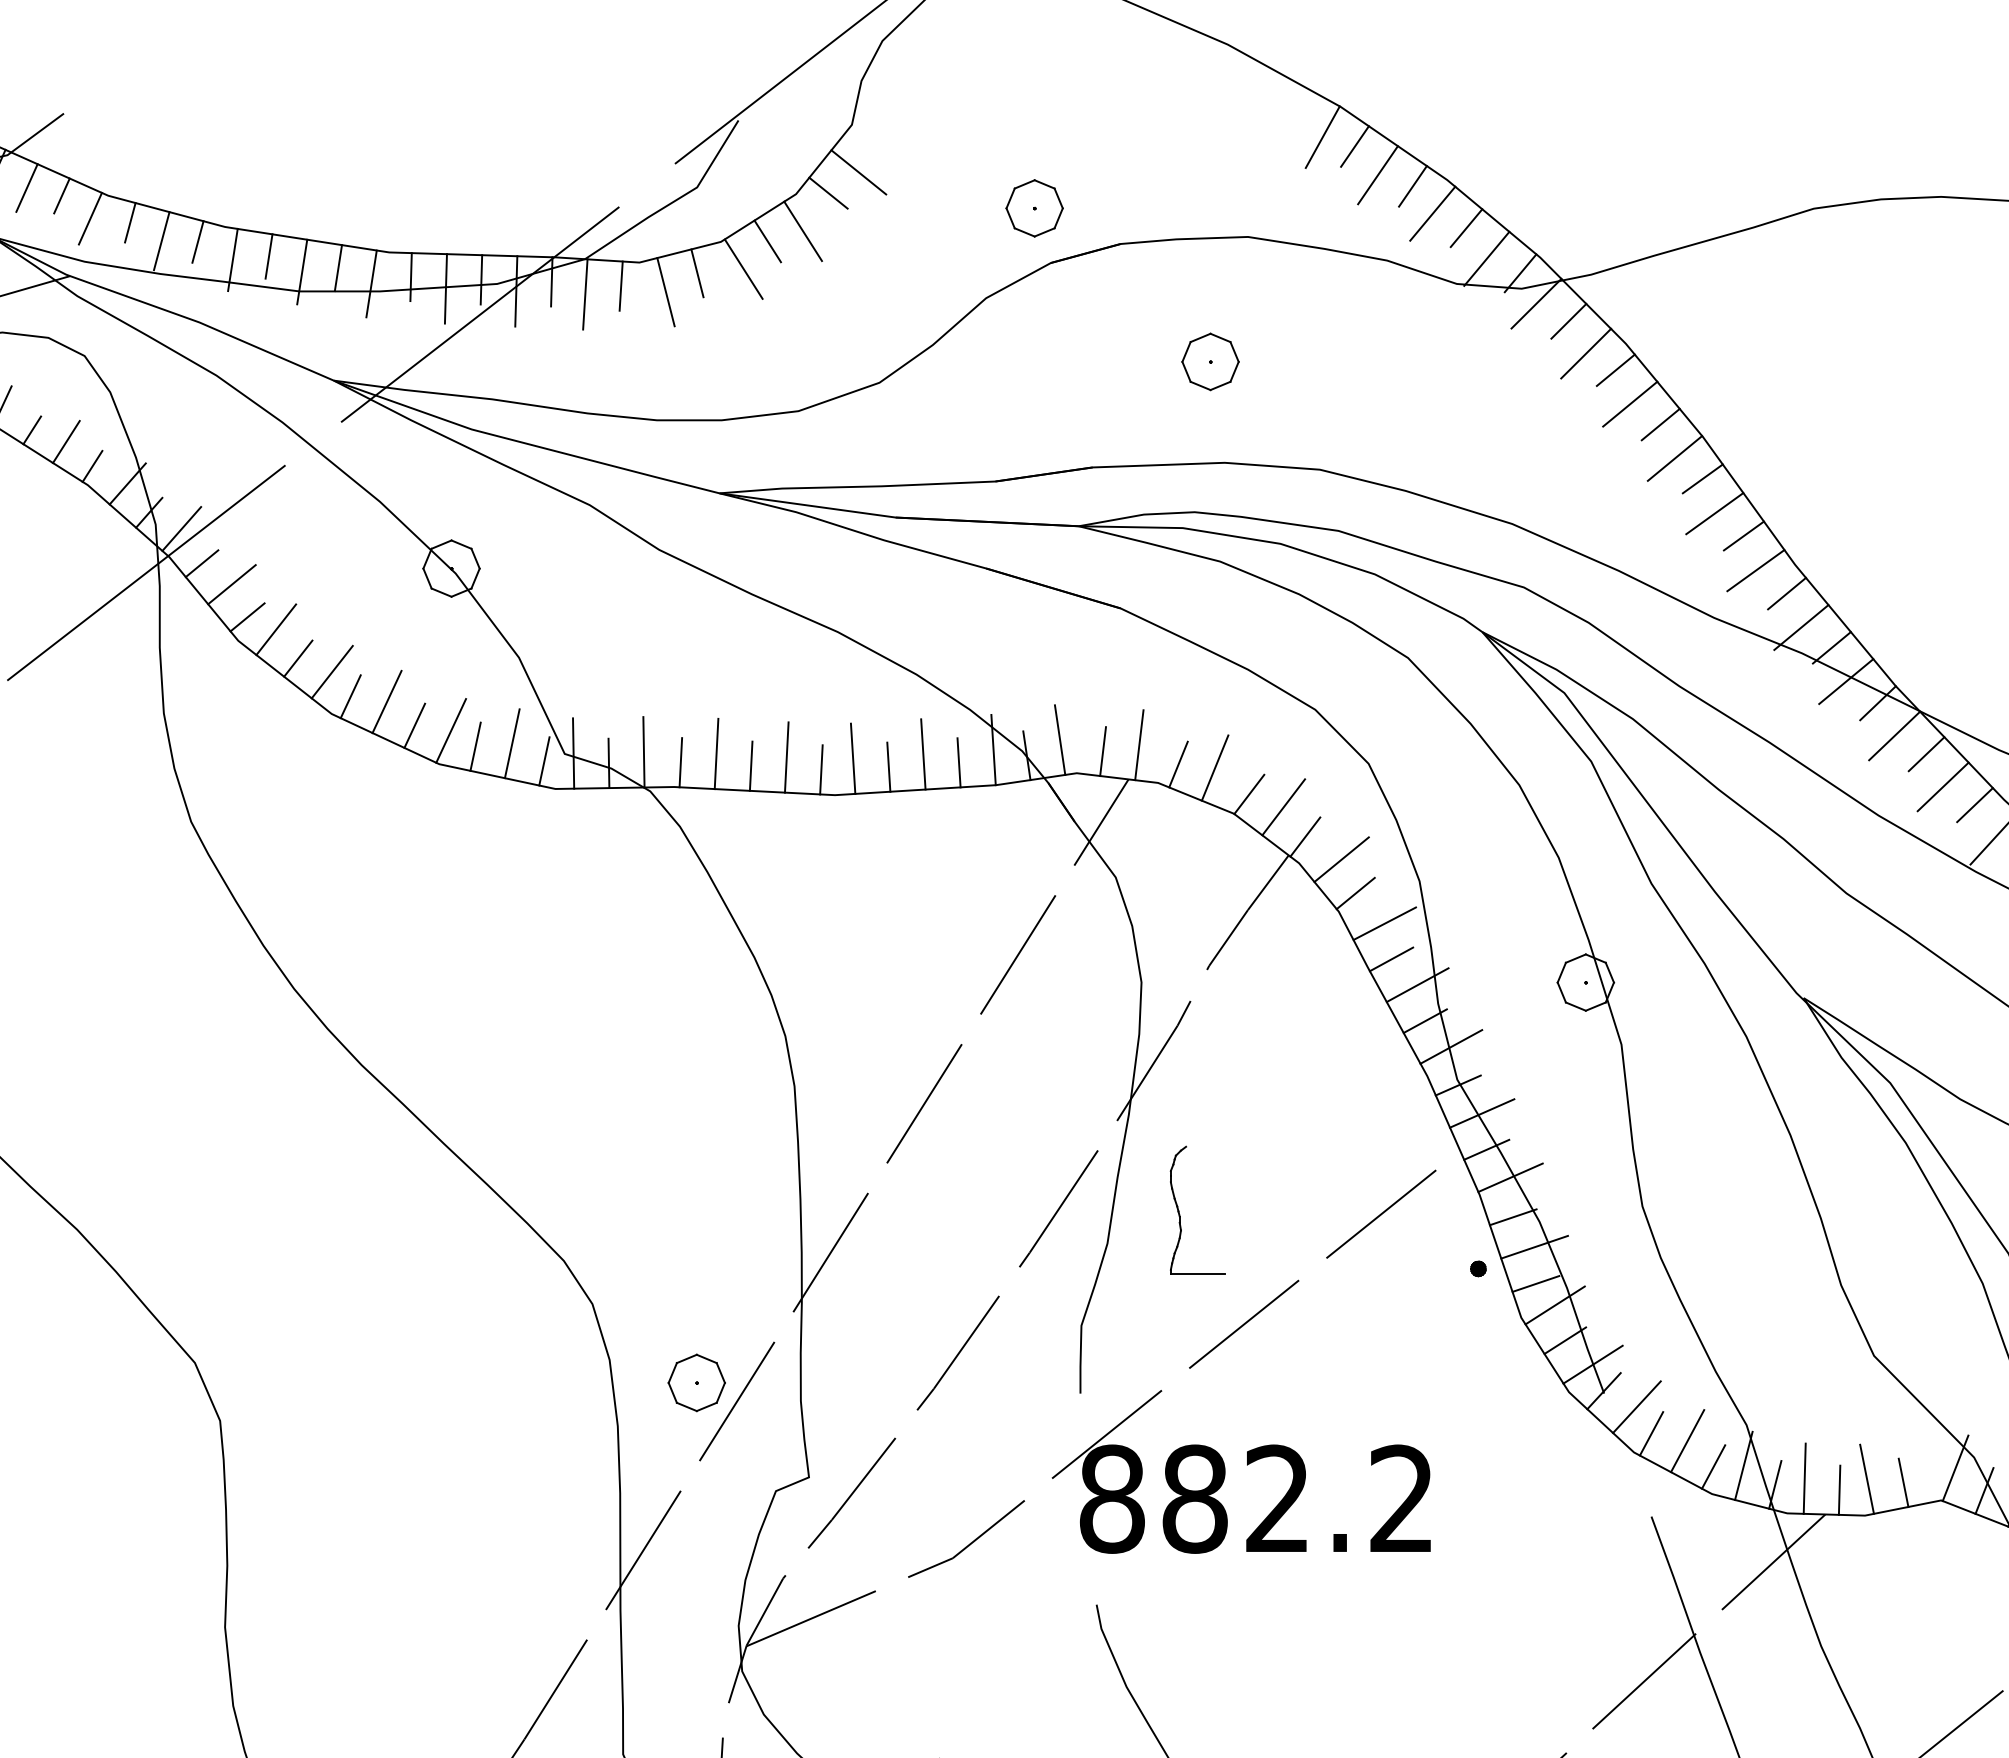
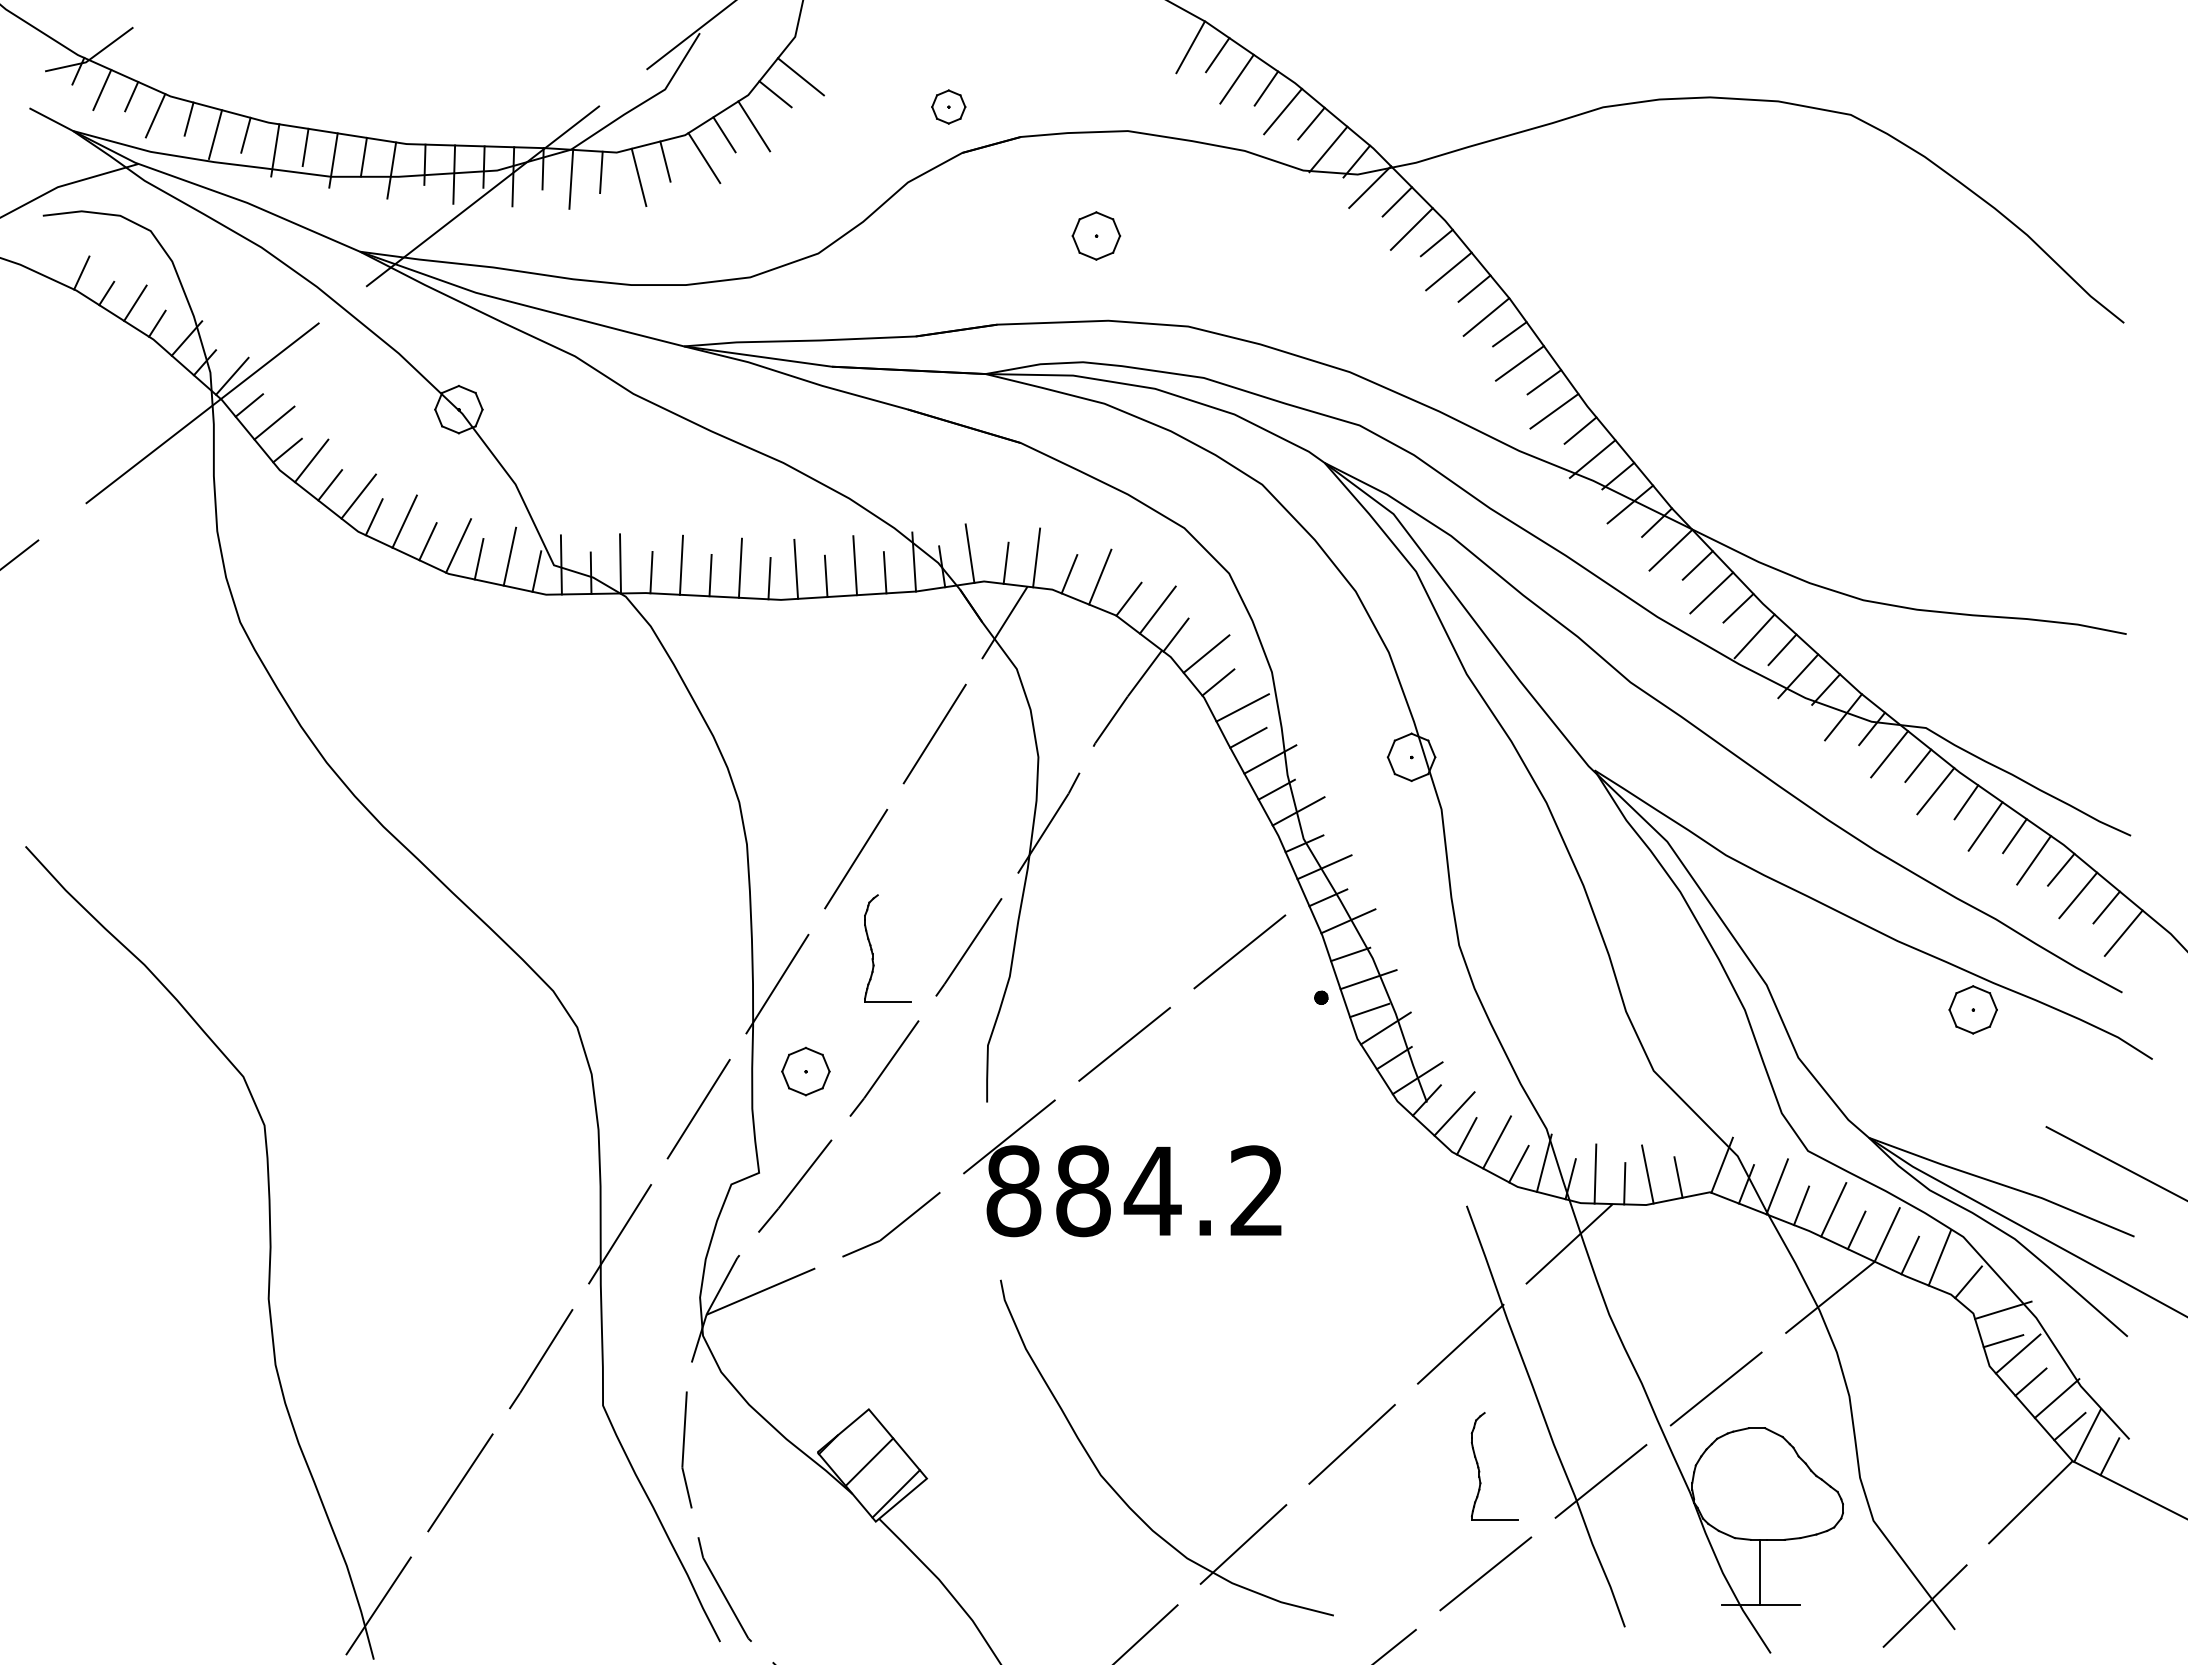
part: (1034, 207) -> (948, 106), size x0.7
part: (1180, 1214) -> (873, 952), moved
part: (696, 1382) -> (805, 1071), moved
text: (1277, 1498) -> (1152, 1190), 882.2 -> 884.2

